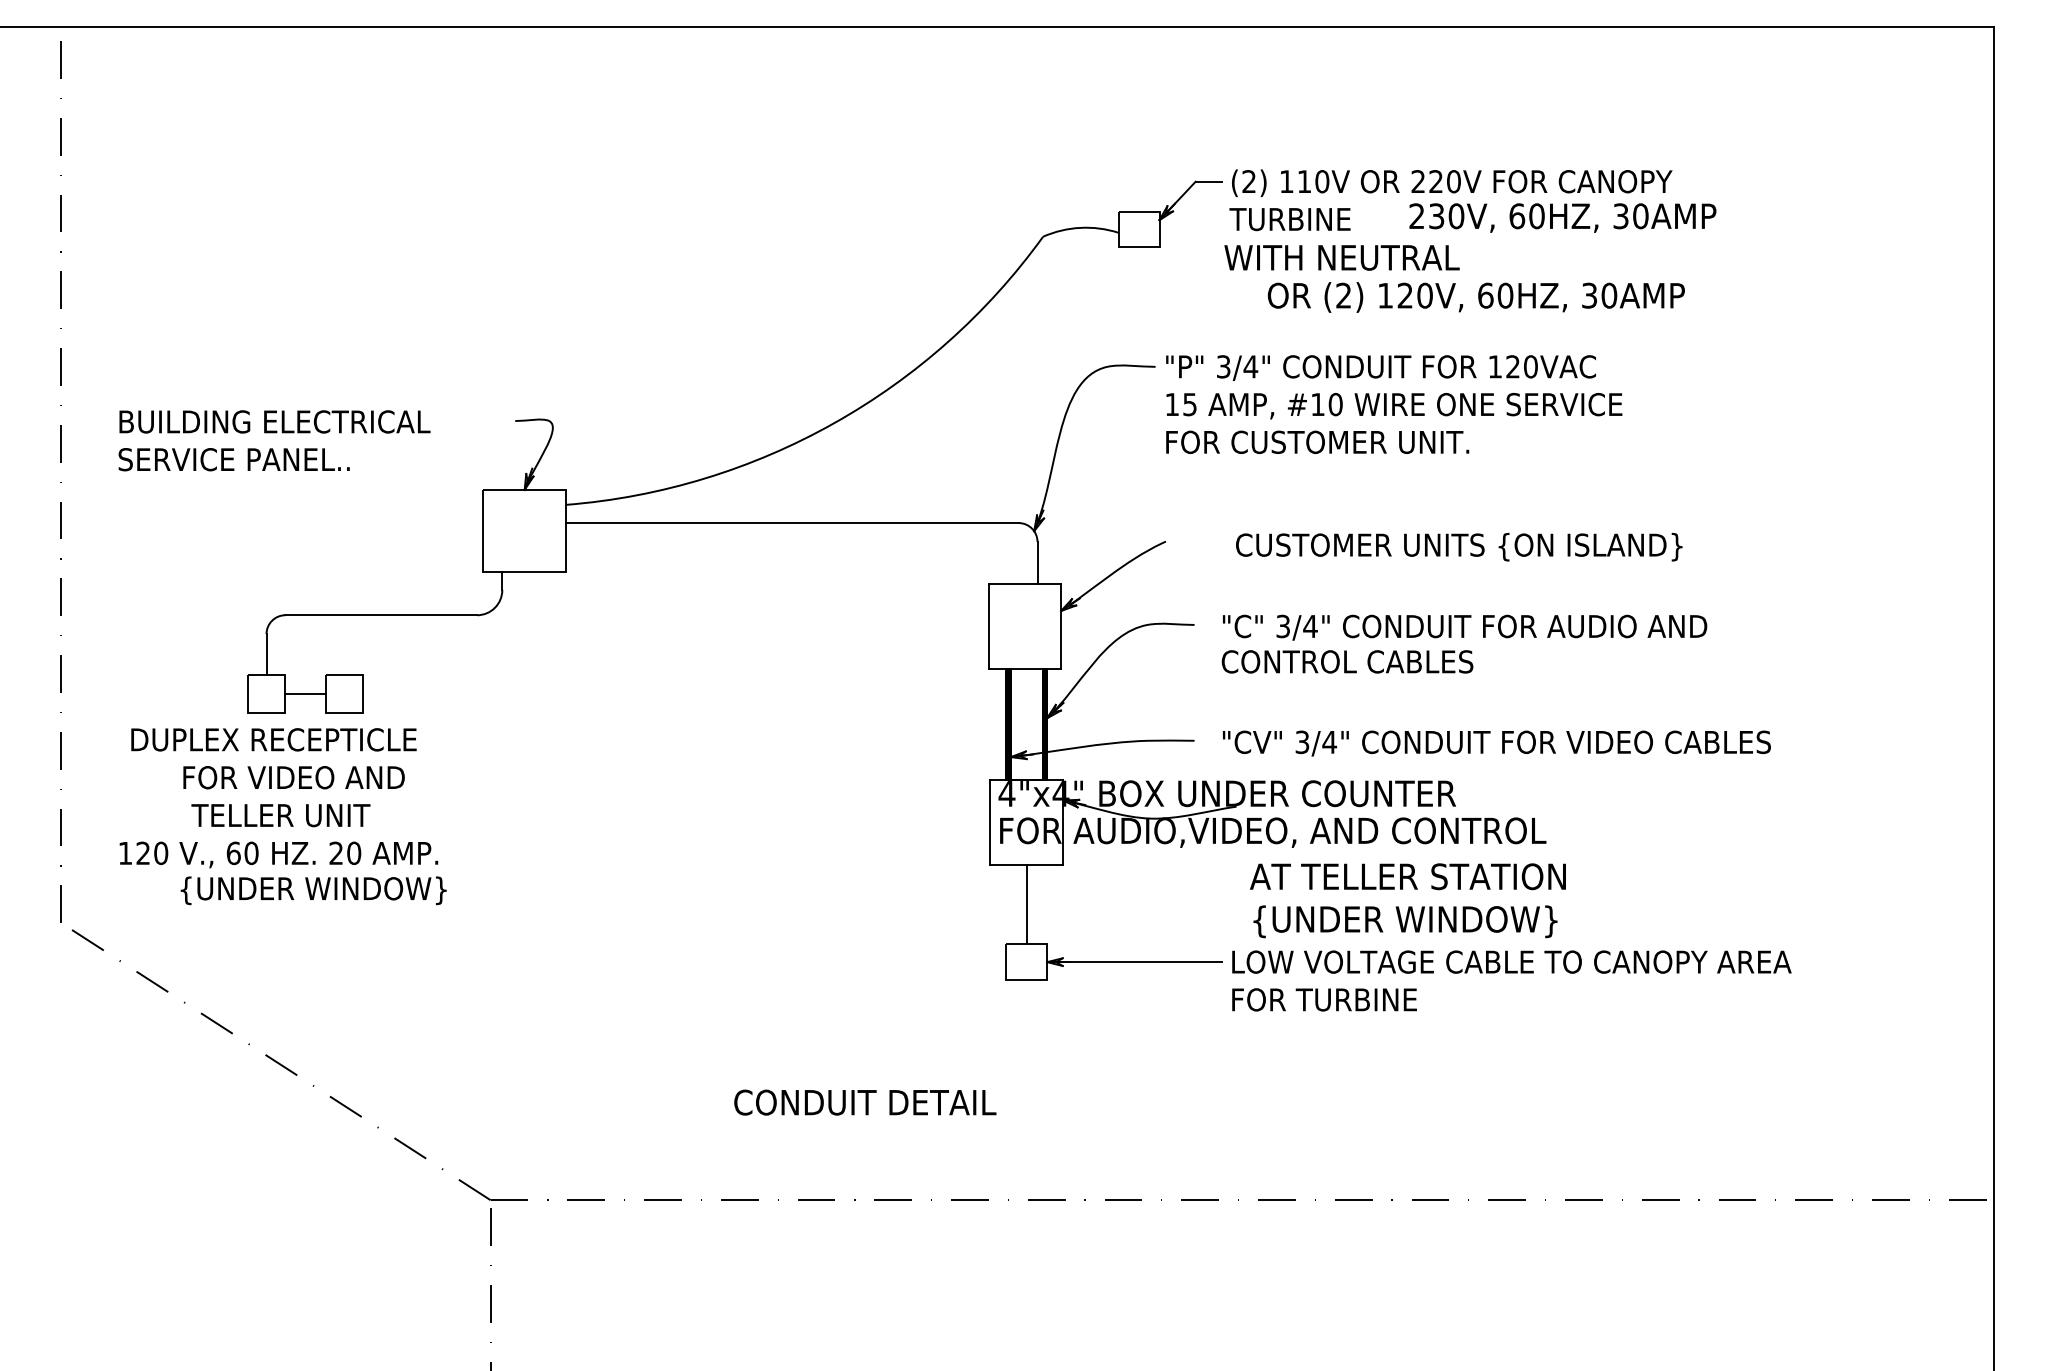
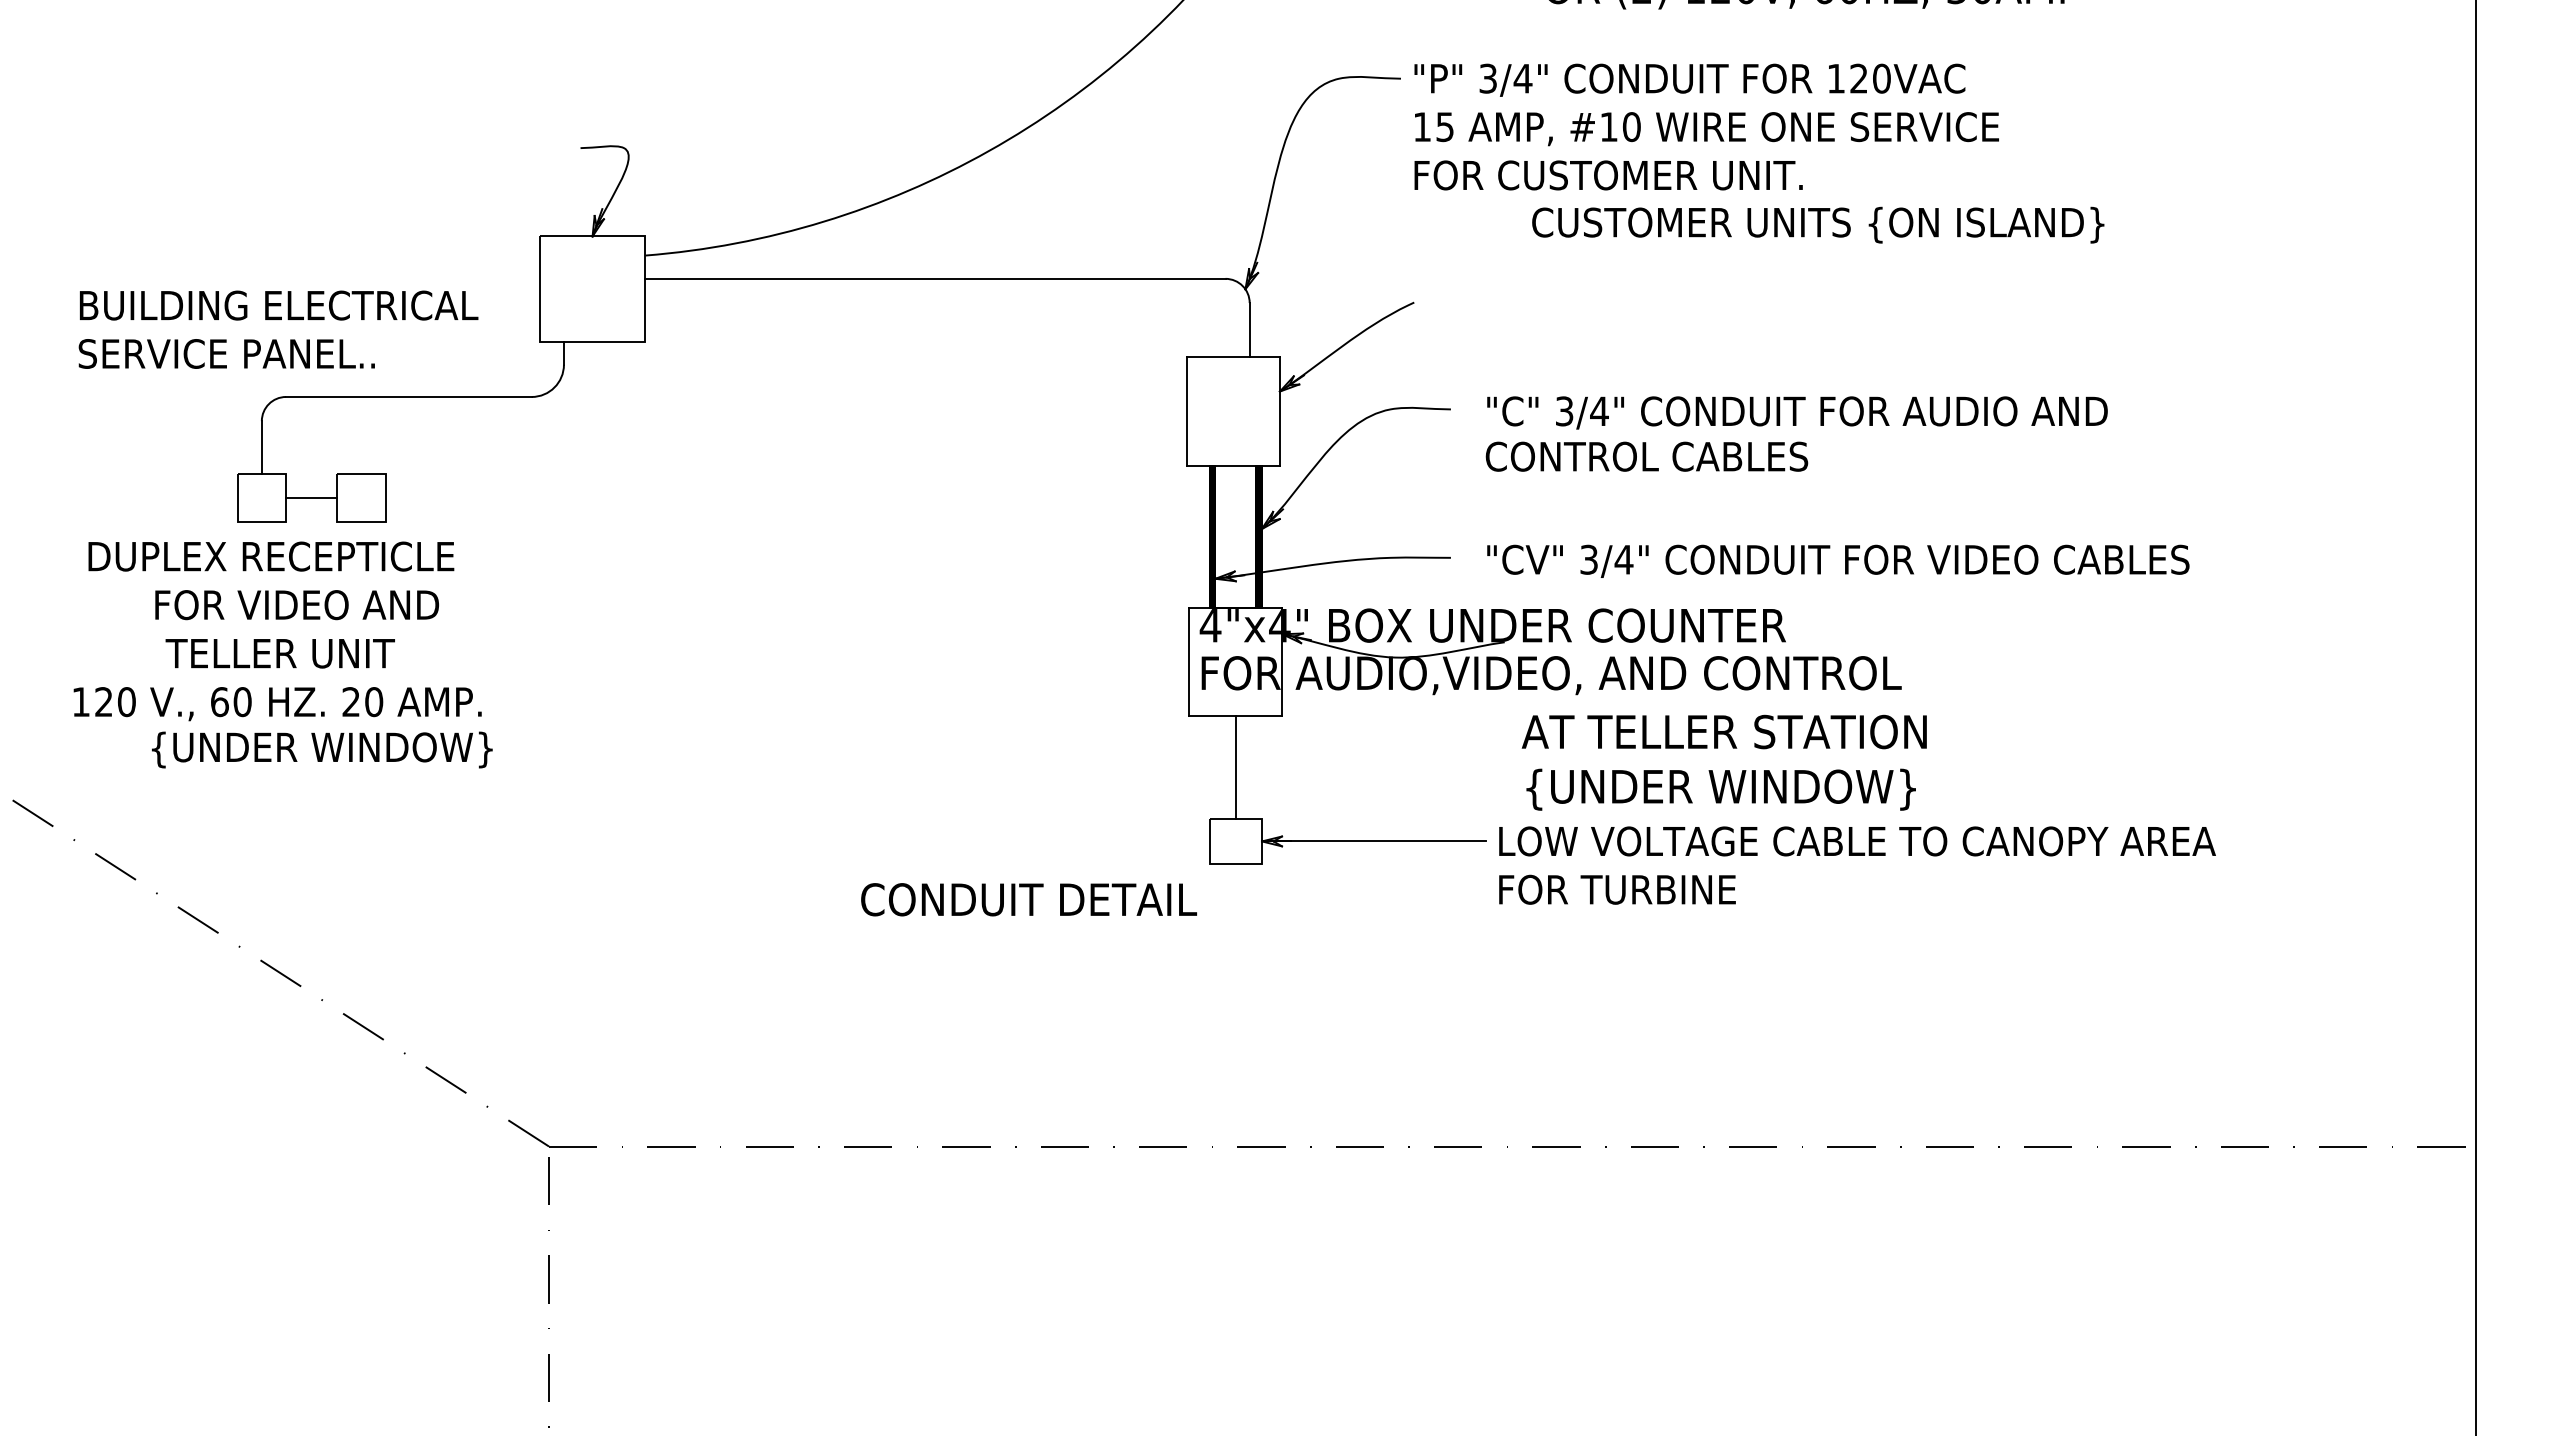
text: (274, 440) -> (278, 329), moved
text: (1459, 546) -> (1818, 224), moved
text: (865, 1102) -> (1029, 899), moved

